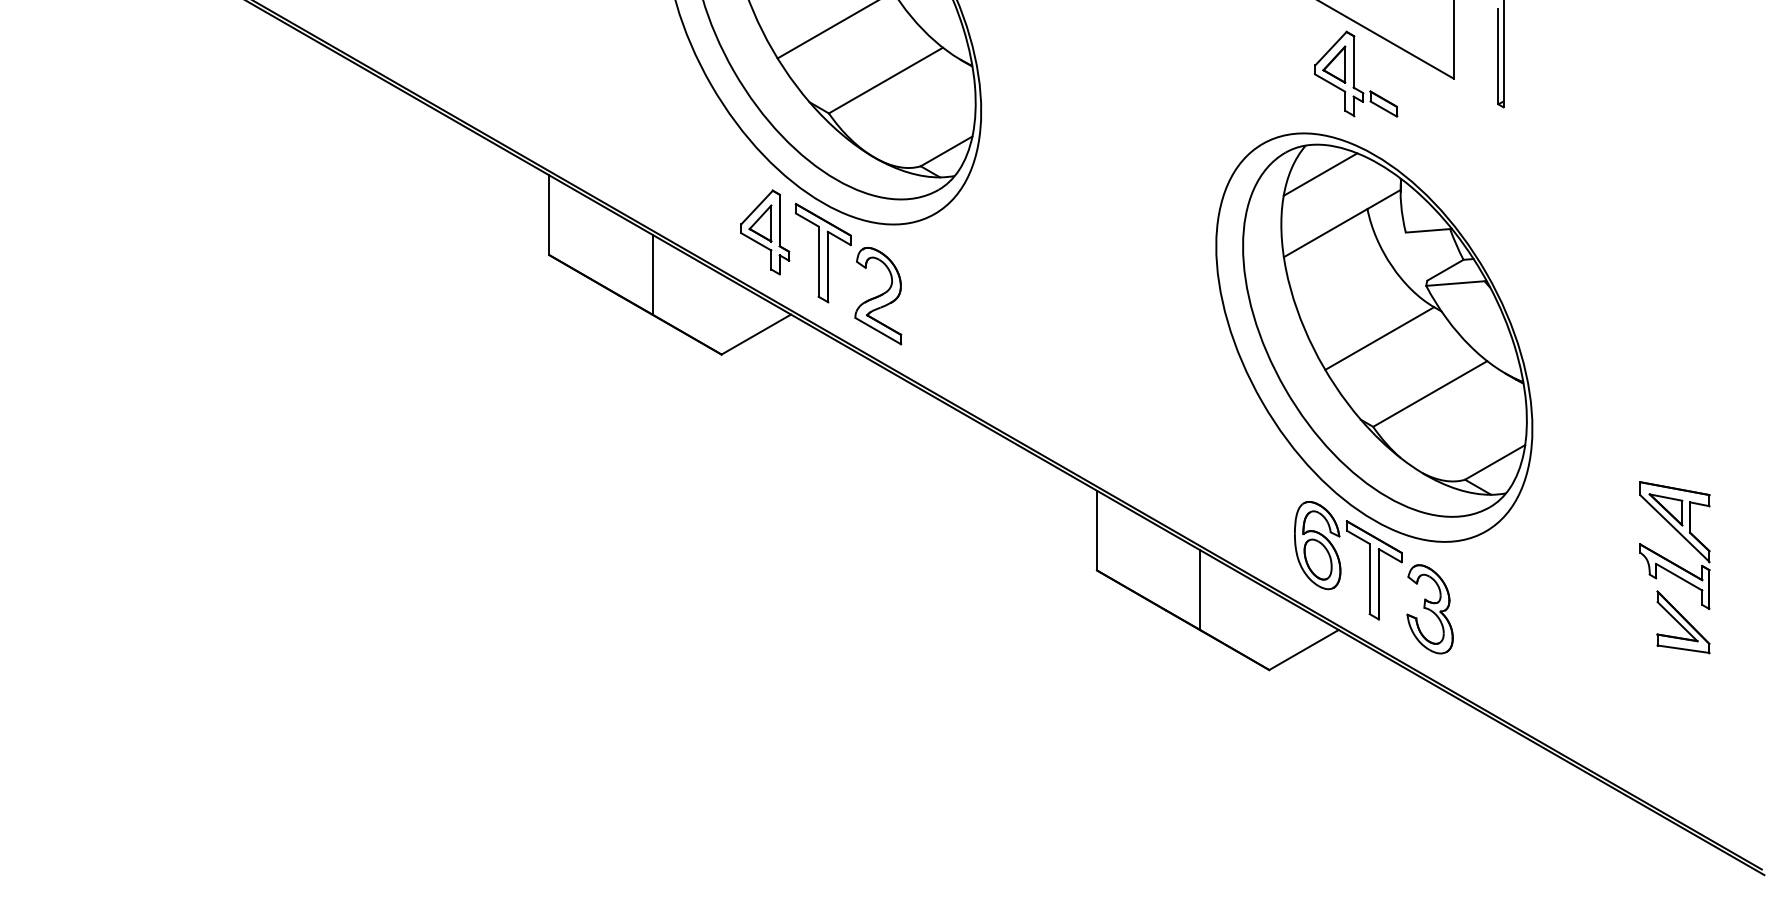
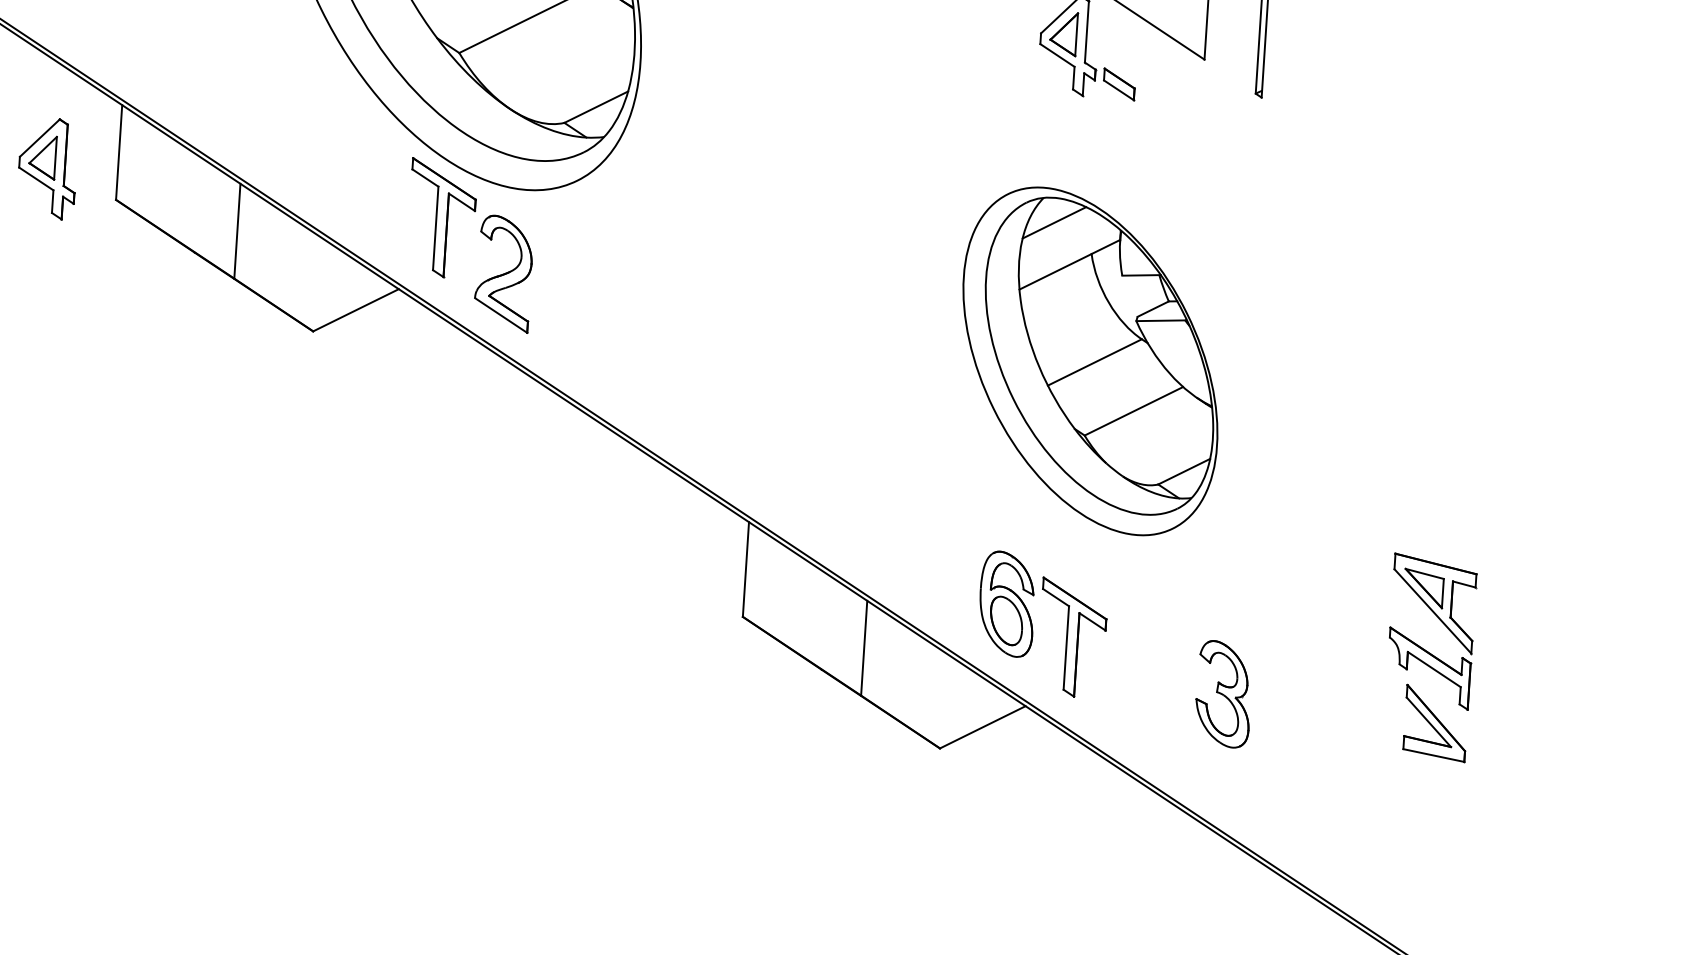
part: (765, 232) -> (47, 168), moved
part: (1374, 337) -> (1090, 361), size x0.7
part: (1429, 609) -> (1222, 694), moved

